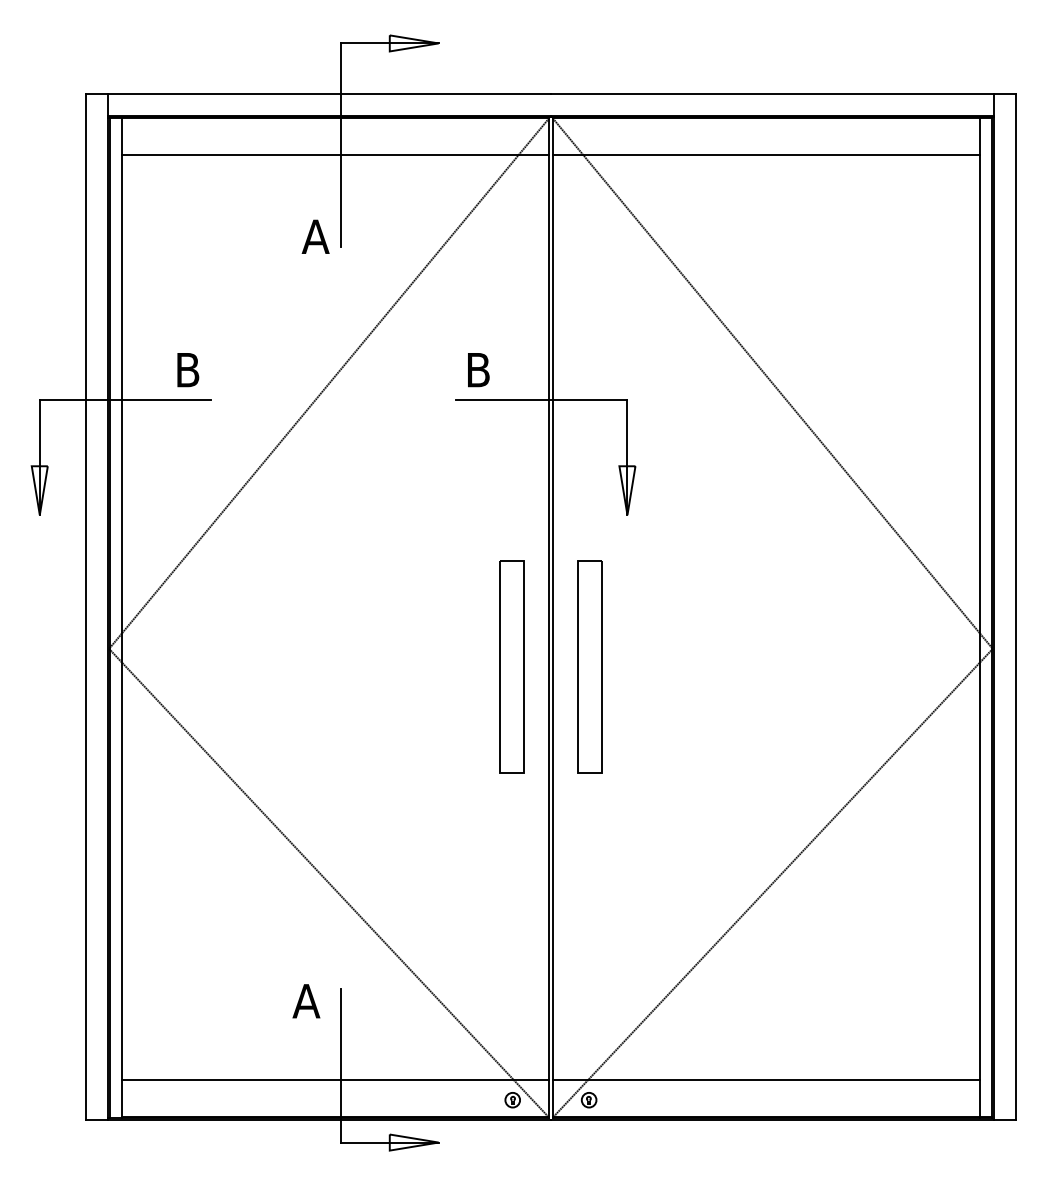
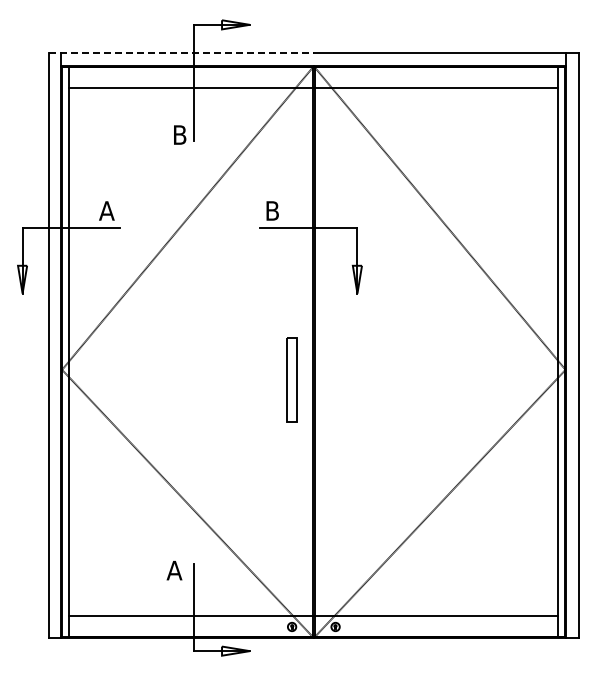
line: (318, 93) -> (181, 53), solid -> dashed
text: (315, 235) -> (179, 134), A -> B
text: (187, 369) -> (106, 210), B -> A
part: (511, 665) -> (291, 379), size x0.7
part: (588, 665) -> (335, 379), removed

